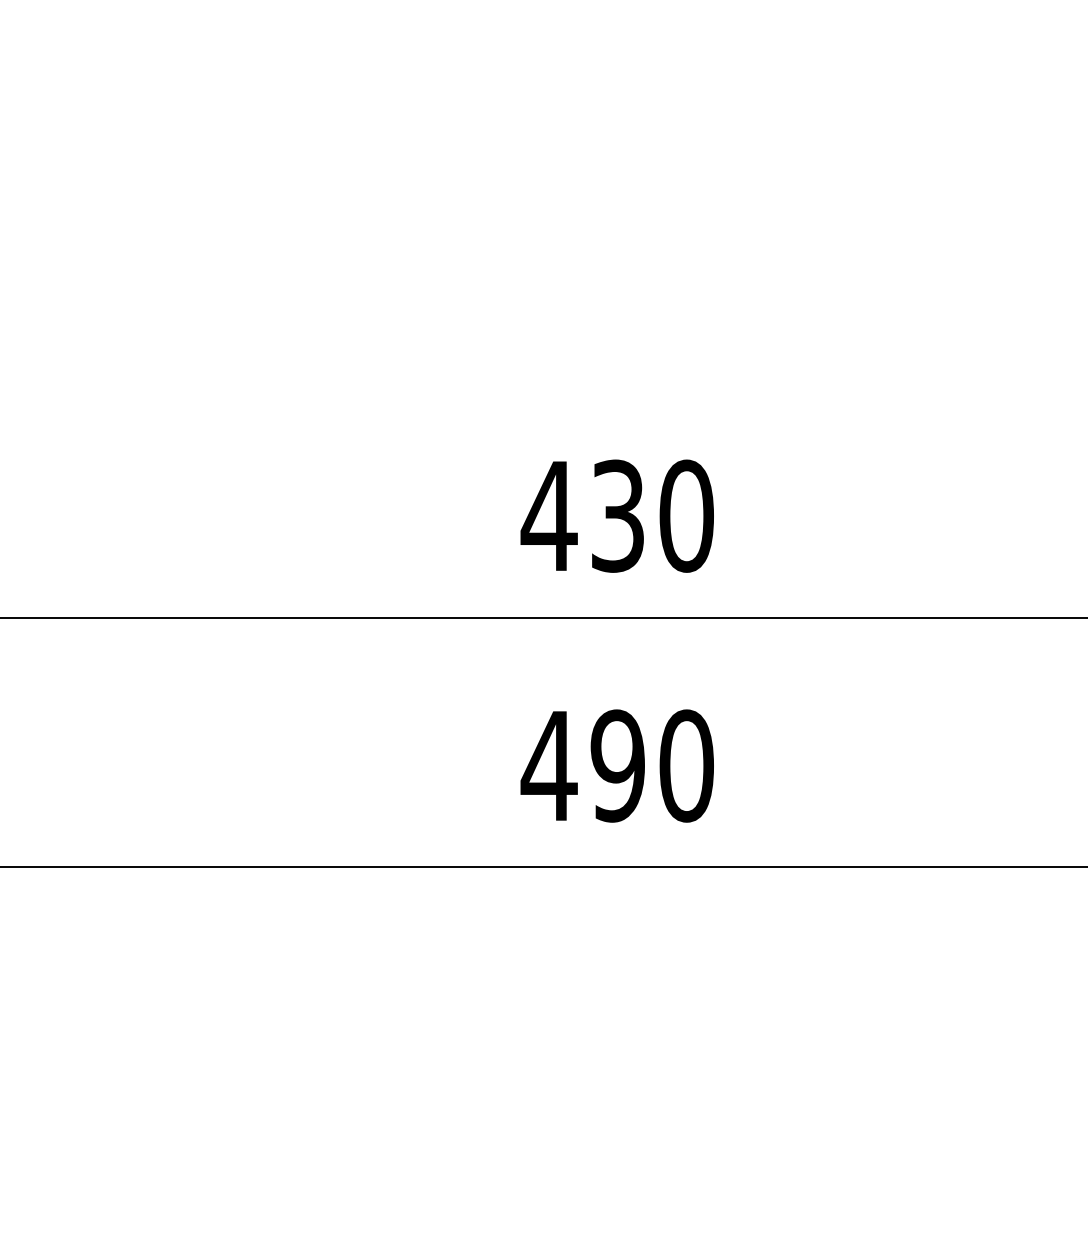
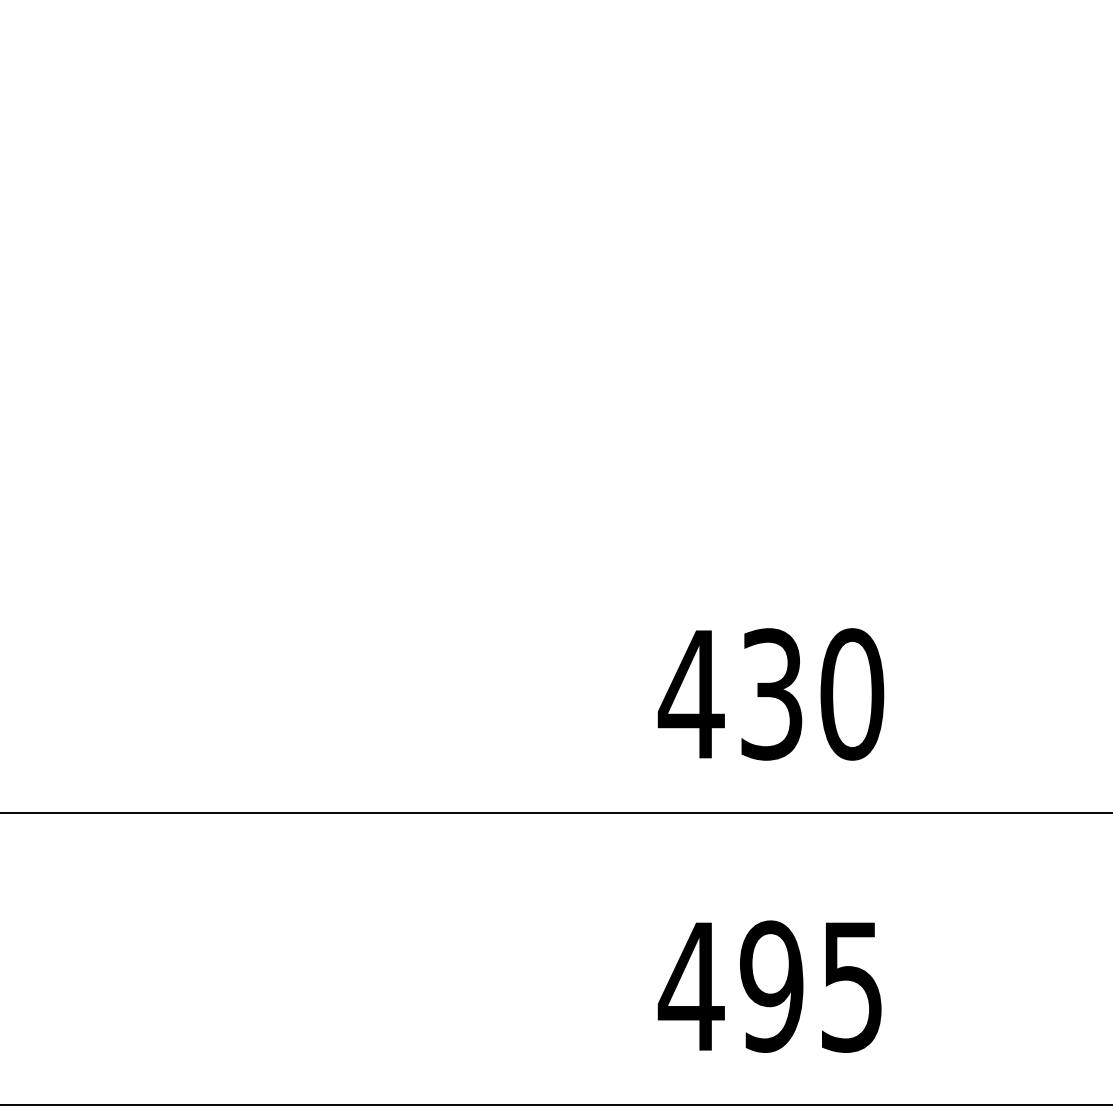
text: (686, 765) -> (851, 986), 490 -> 495

